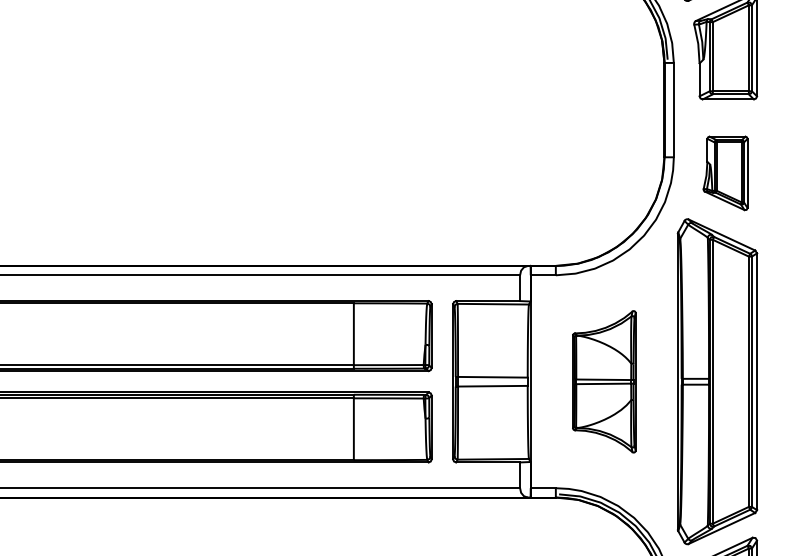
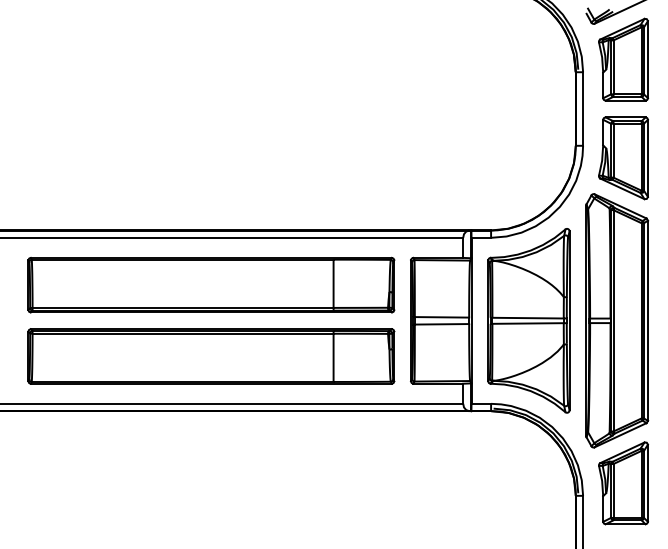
part: (725, 173) -> (623, 158), size x1.43
part: (603, 381) -> (528, 320), size x1.67

